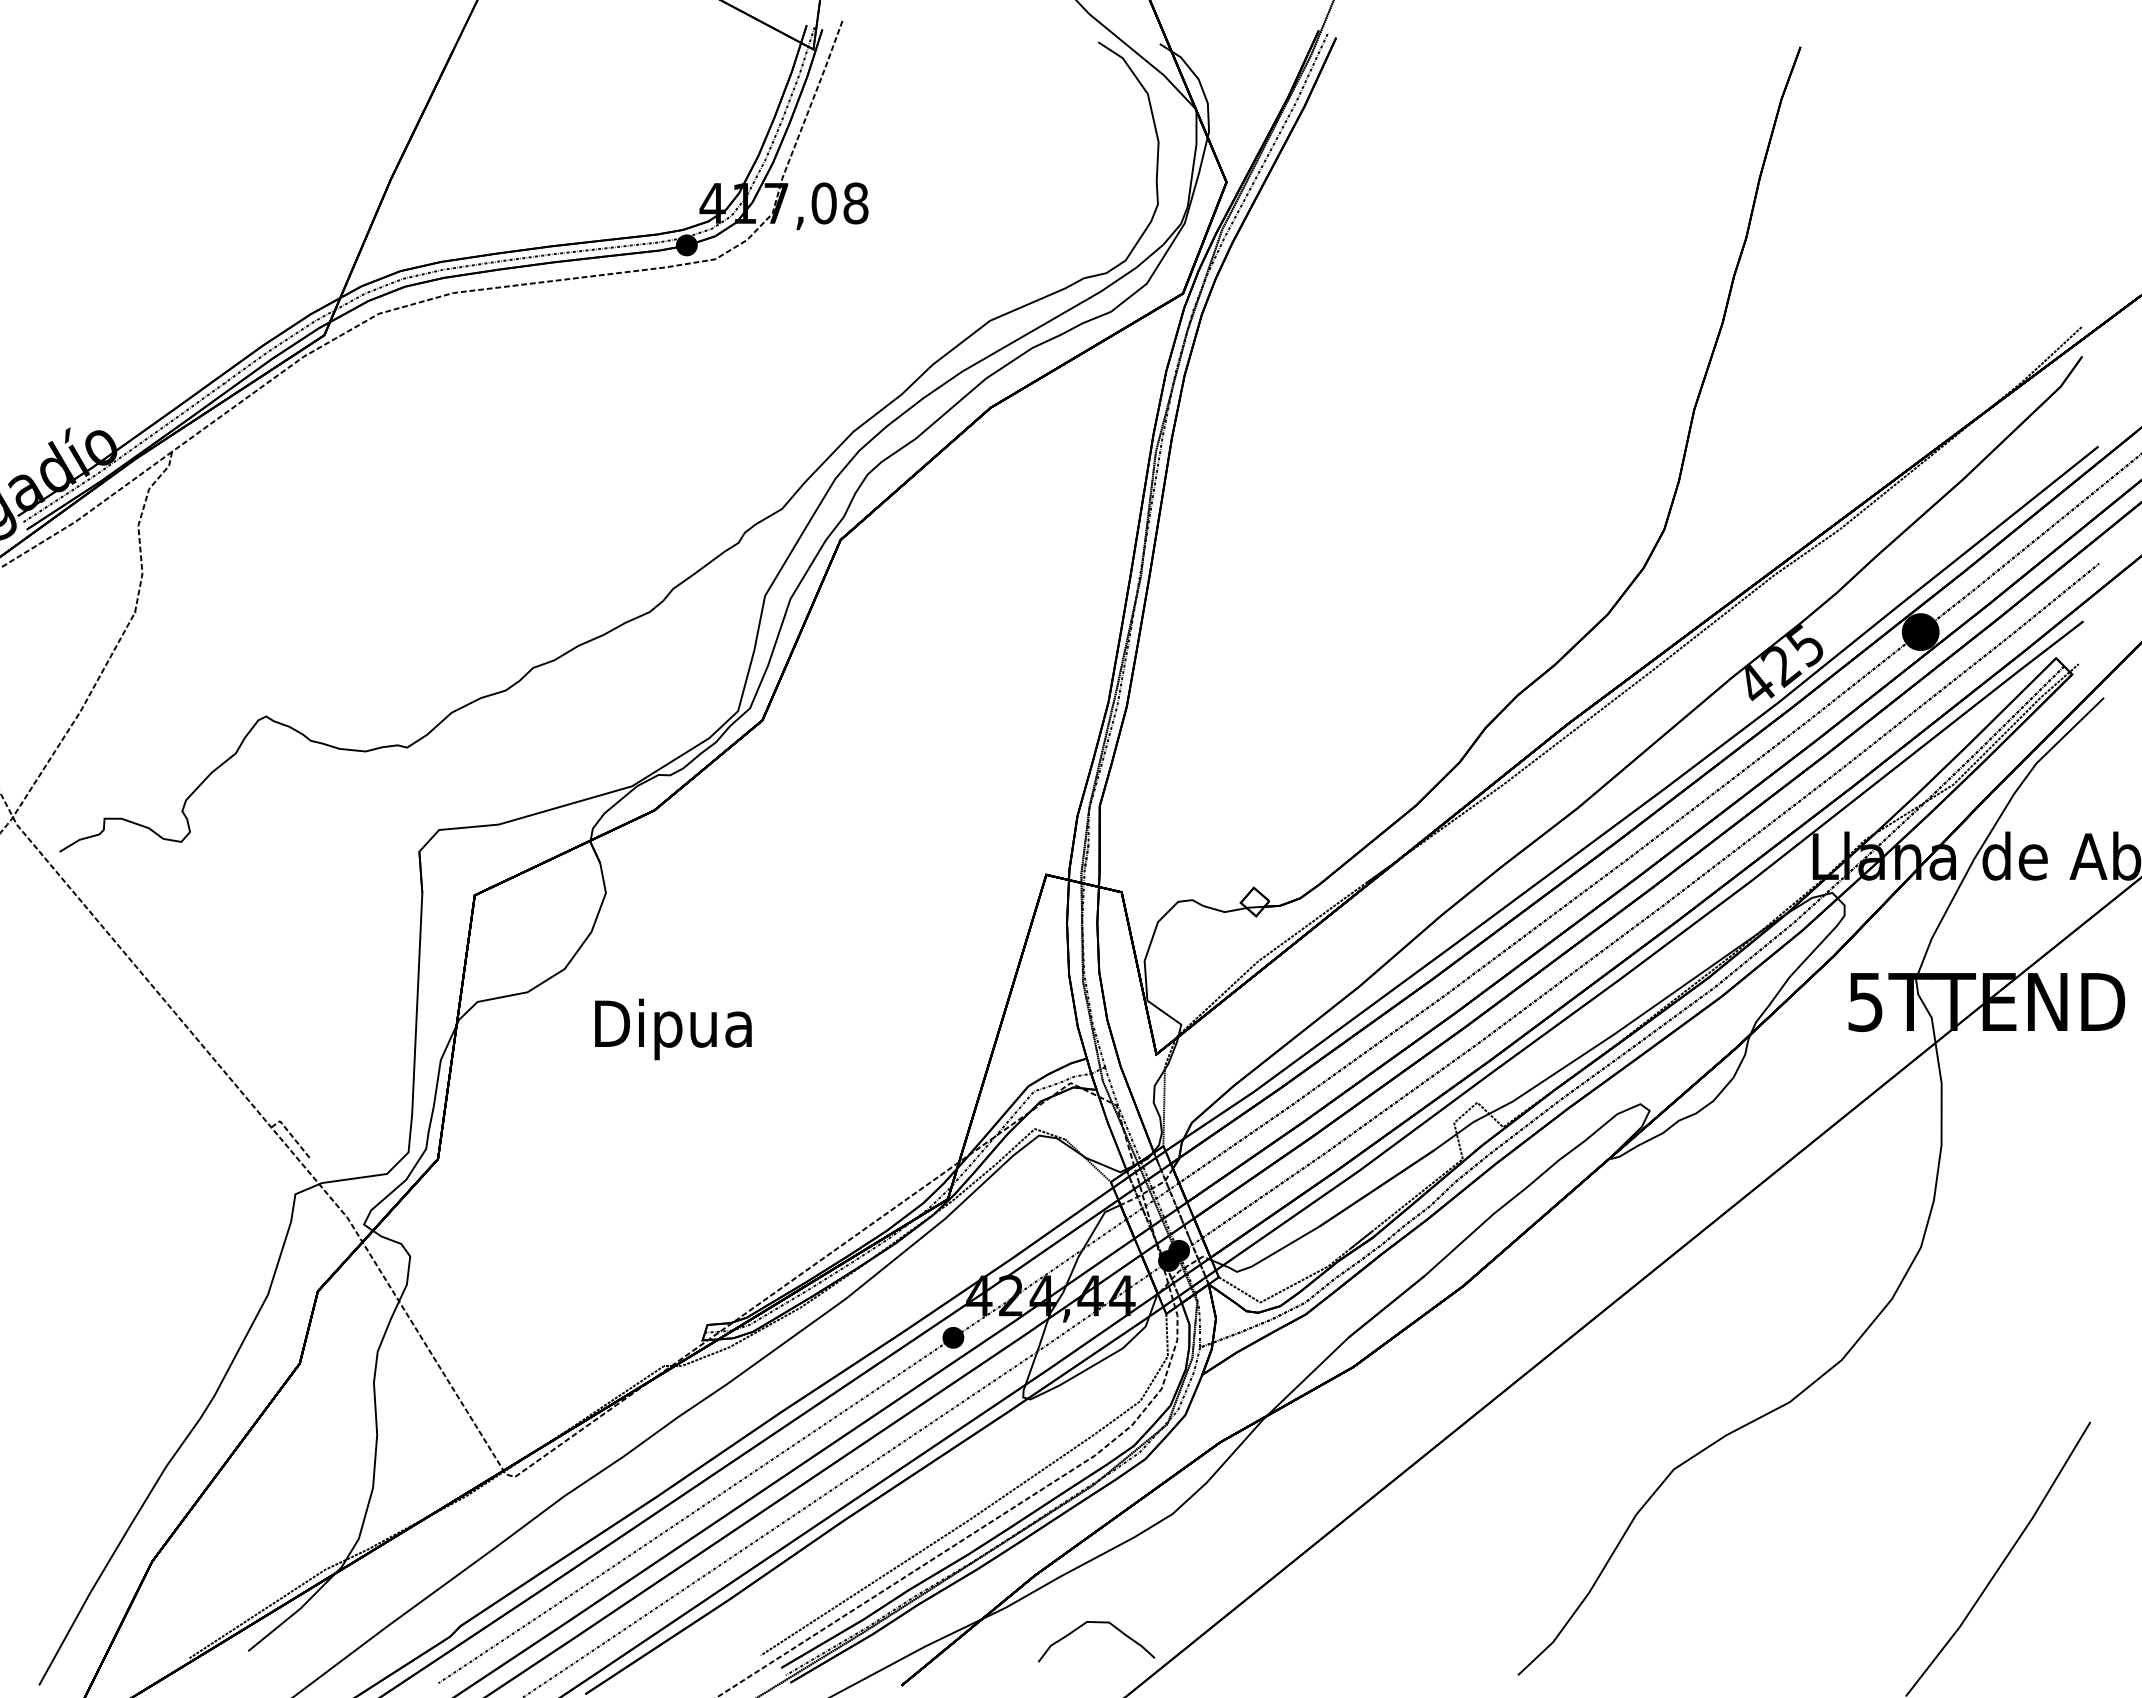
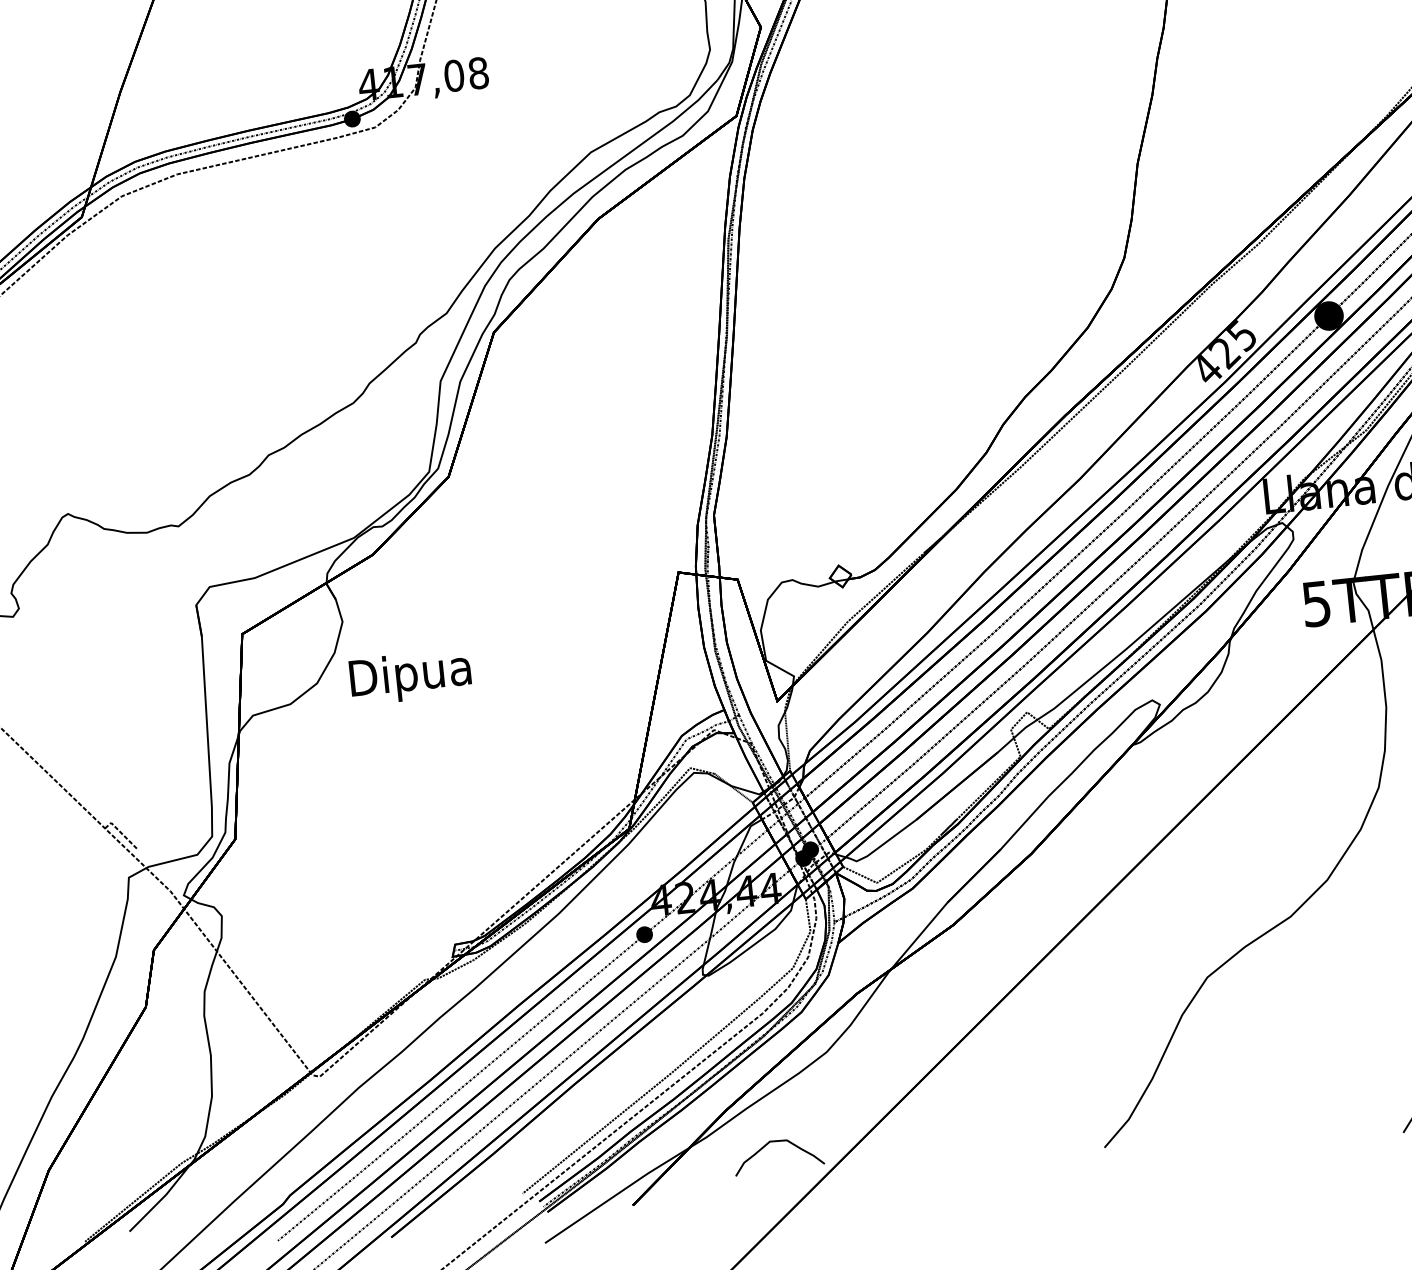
text: (673, 1029) -> (410, 677), moved

